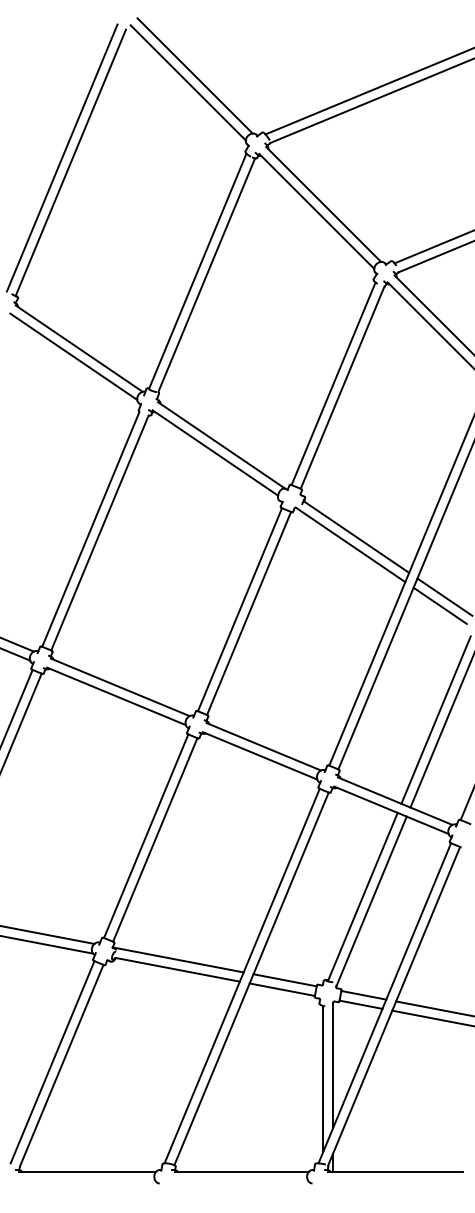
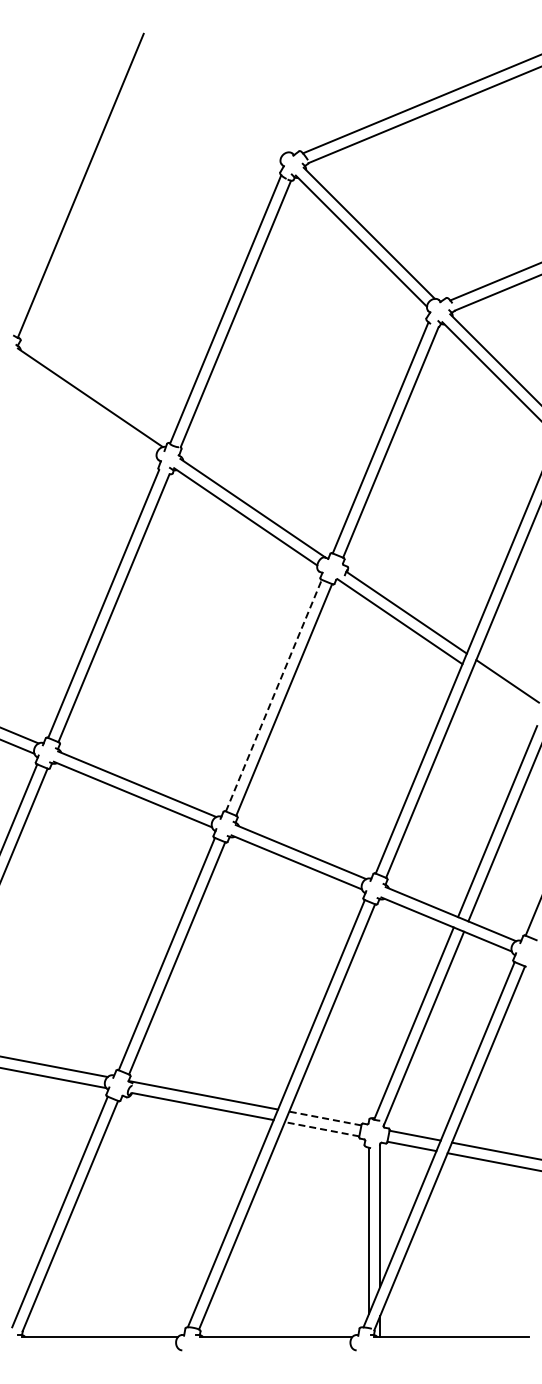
line: (194, 75) -> (222, 86), removed
line: (187, 82) -> (214, 94), removed
line: (61, 158) -> (70, 180), removed
line: (73, 356) -> (83, 406), removed
line: (439, 605) -> (501, 690), removed
line: (240, 609) -> (274, 695), solid -> dashed
line: (285, 980) -> (325, 1118), solid -> dashed
line: (282, 989) -> (322, 1129), solid -> dashed

